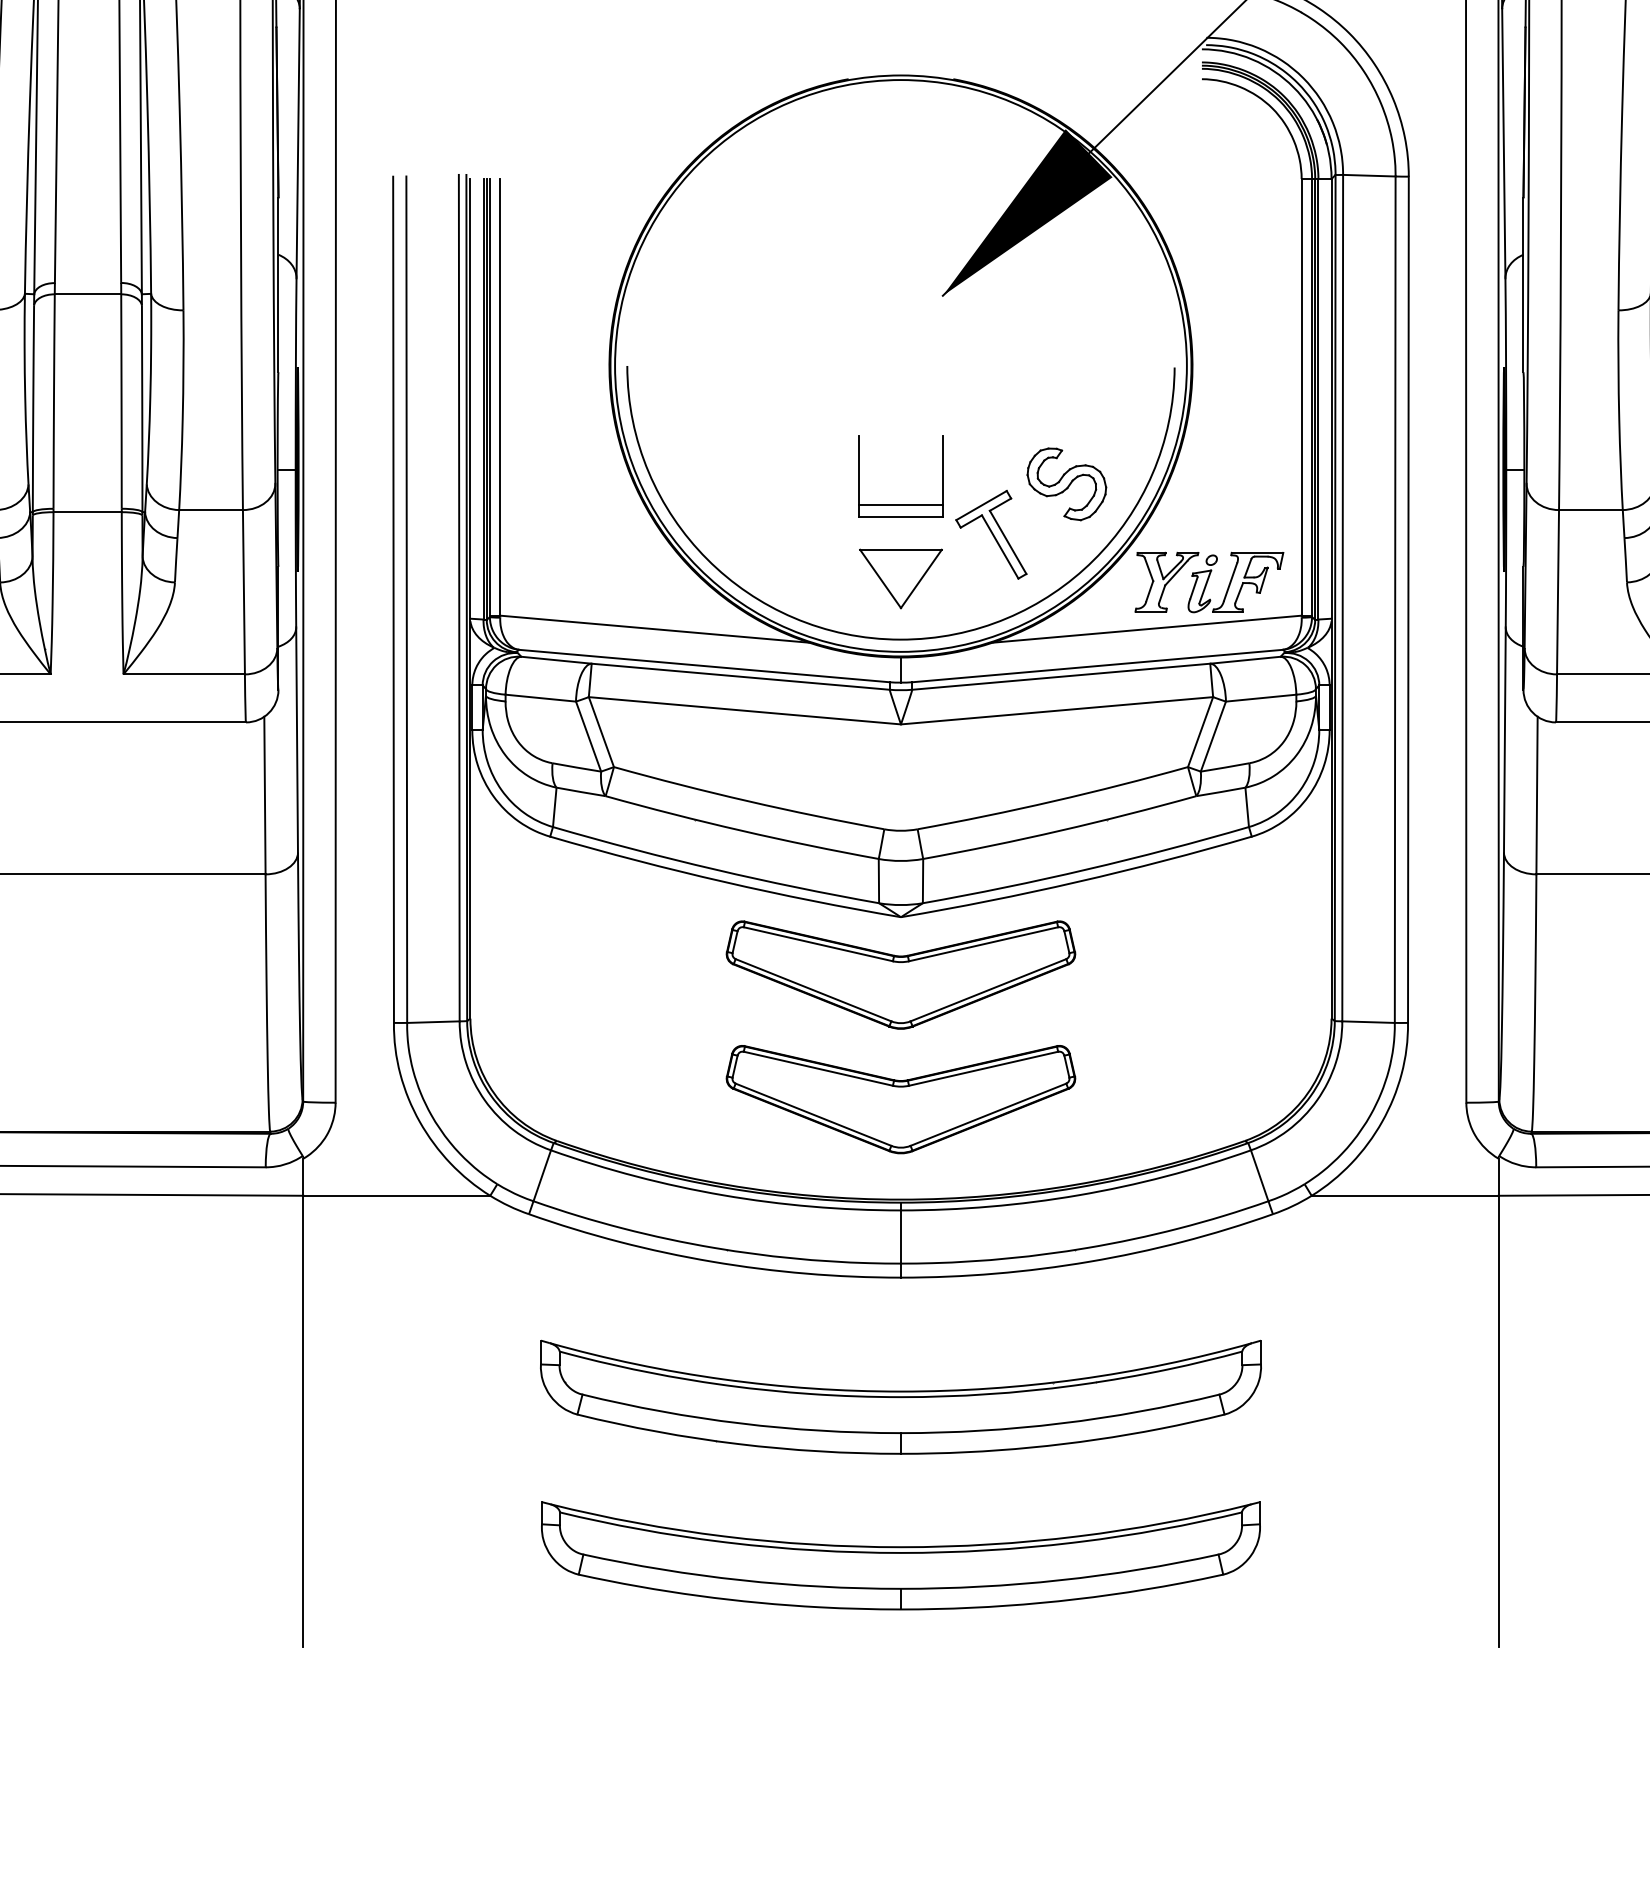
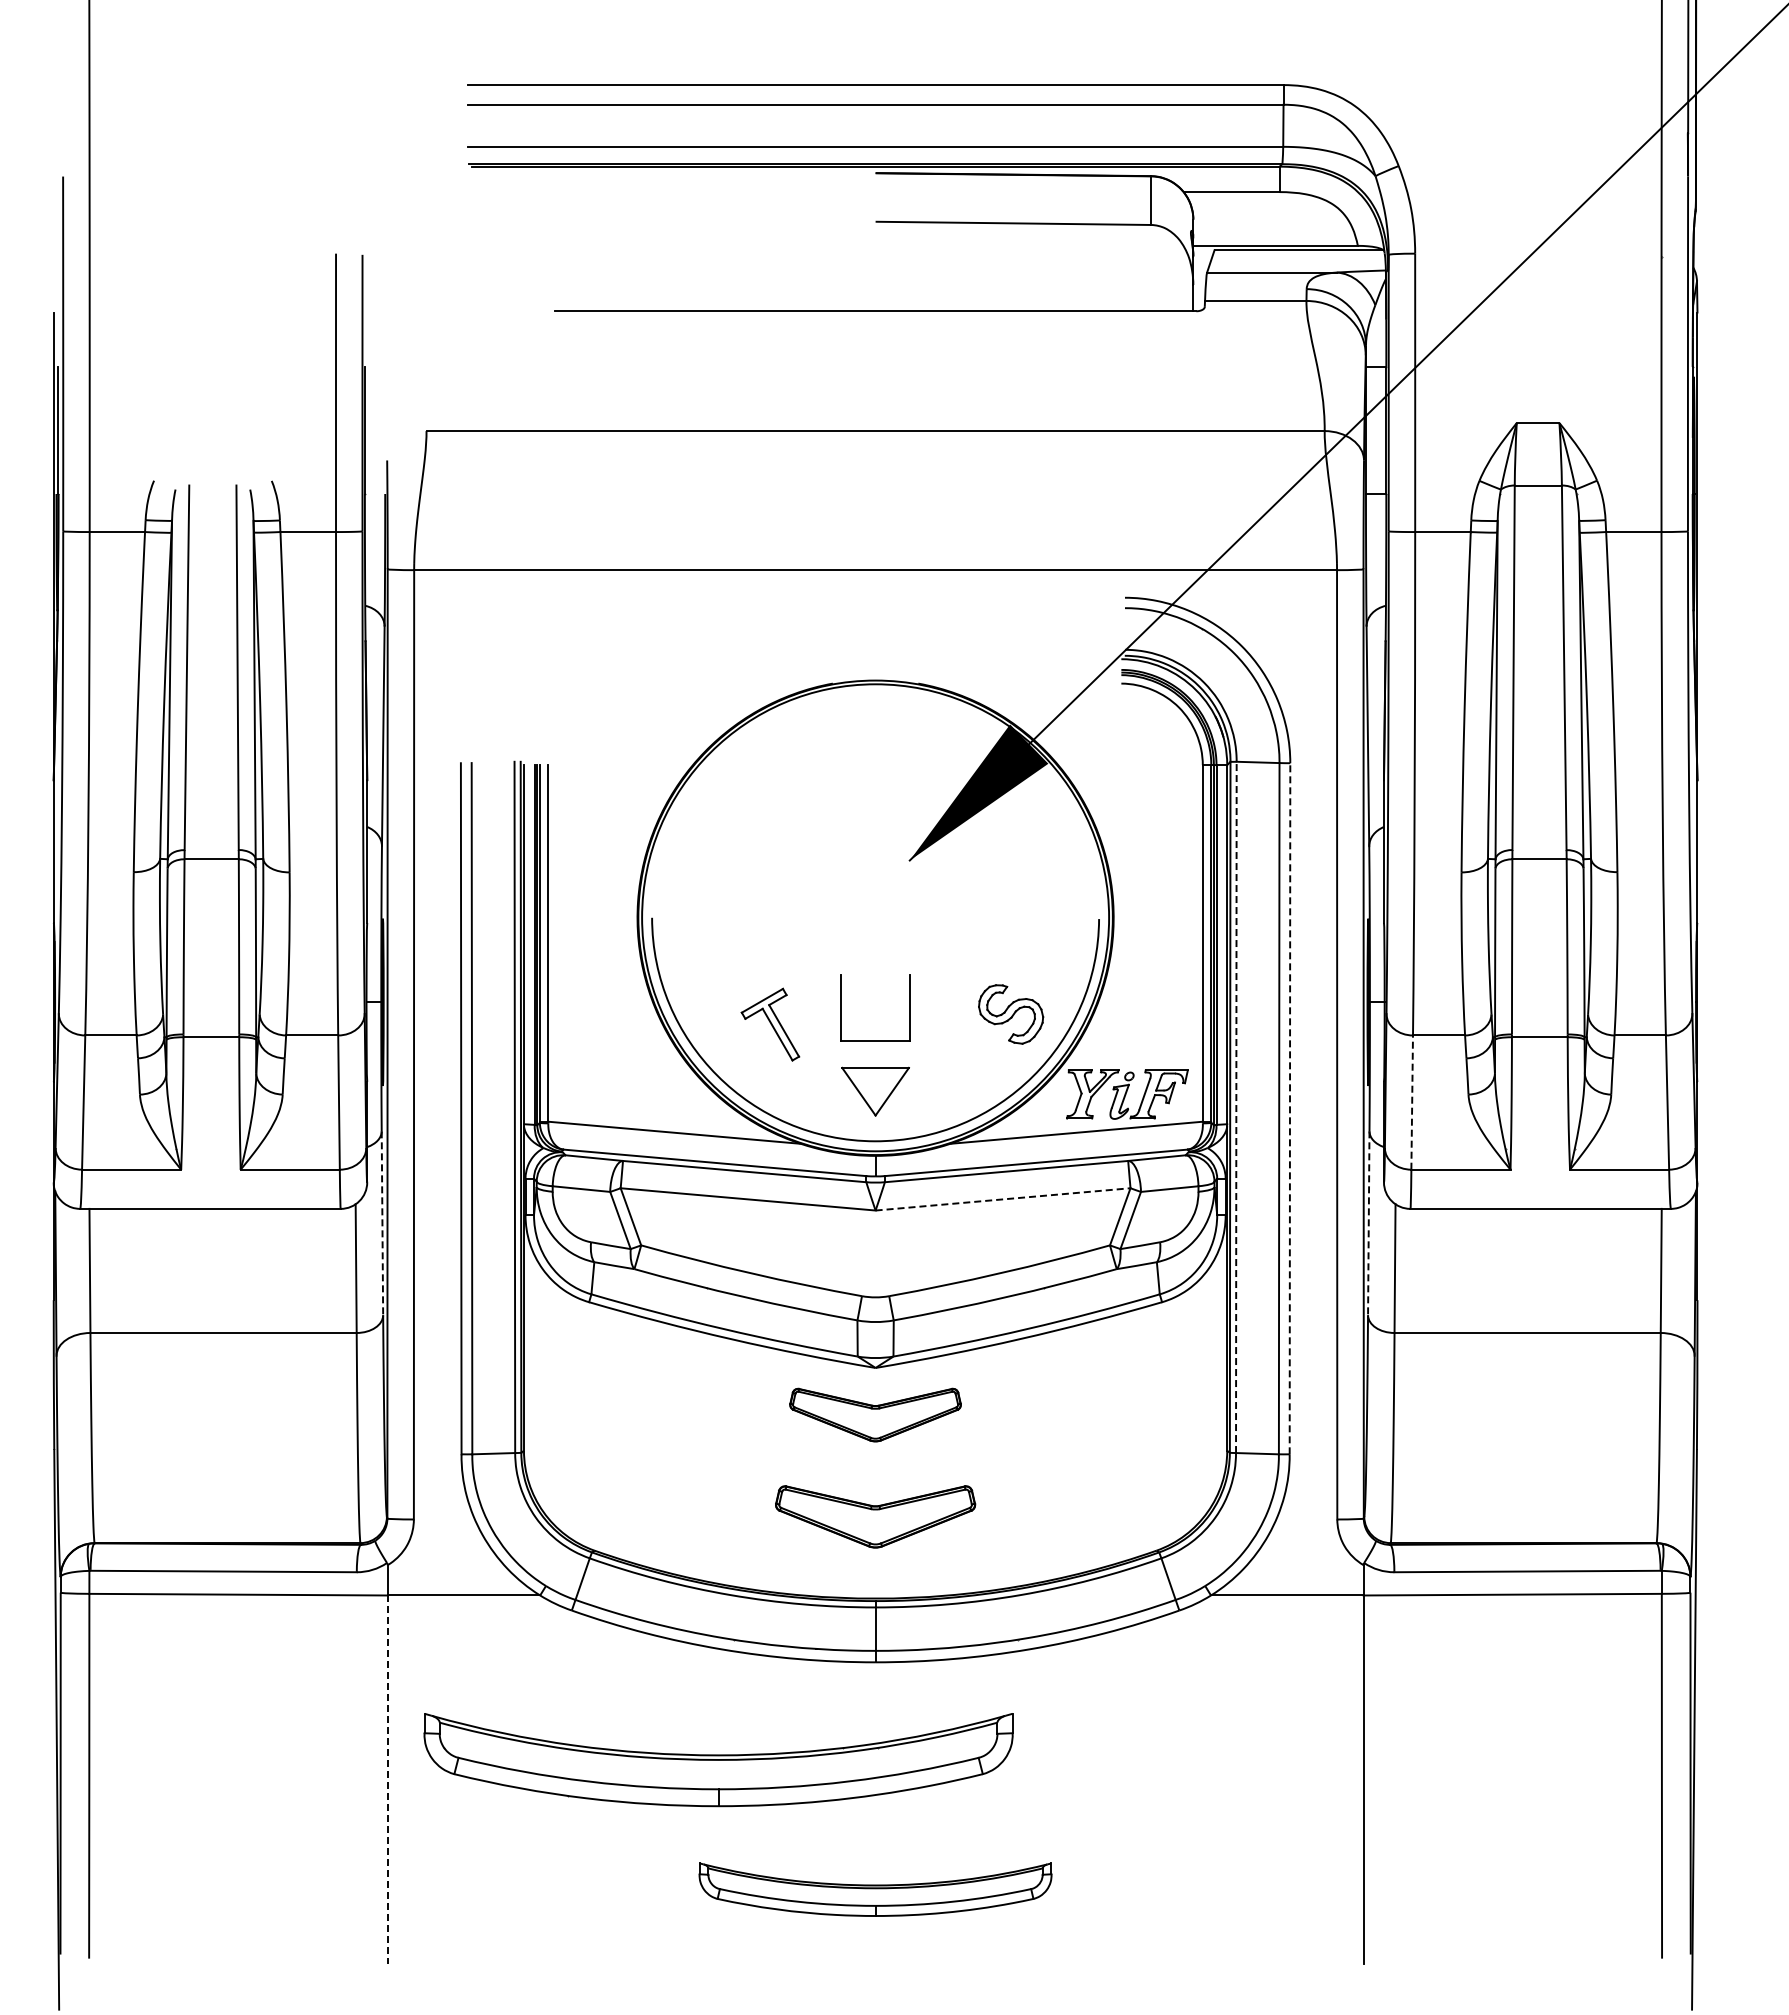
line: (900, 505) -> (875, 1031), removed
part: (991, 534) -> (770, 1024), moved
line: (1558, 592) -> (1412, 1102), solid -> dashed
line: (1342, 598) -> (1236, 1107), solid -> dashed
line: (1407, 599) -> (1289, 1108), solid -> dashed
line: (1057, 710) -> (1003, 1199), solid -> dashed
line: (297, 740) -> (382, 1223), solid -> dashed
line: (1504, 740) -> (1368, 1223), solid -> dashed
part: (900, 974) -> (875, 1414), size x0.6
part: (900, 1099) -> (875, 1516), size x0.7
part: (900, 1397) -> (718, 1760), moved
line: (303, 1422) -> (387, 1780), solid -> dashed
part: (900, 1555) -> (875, 1889), size x0.6

